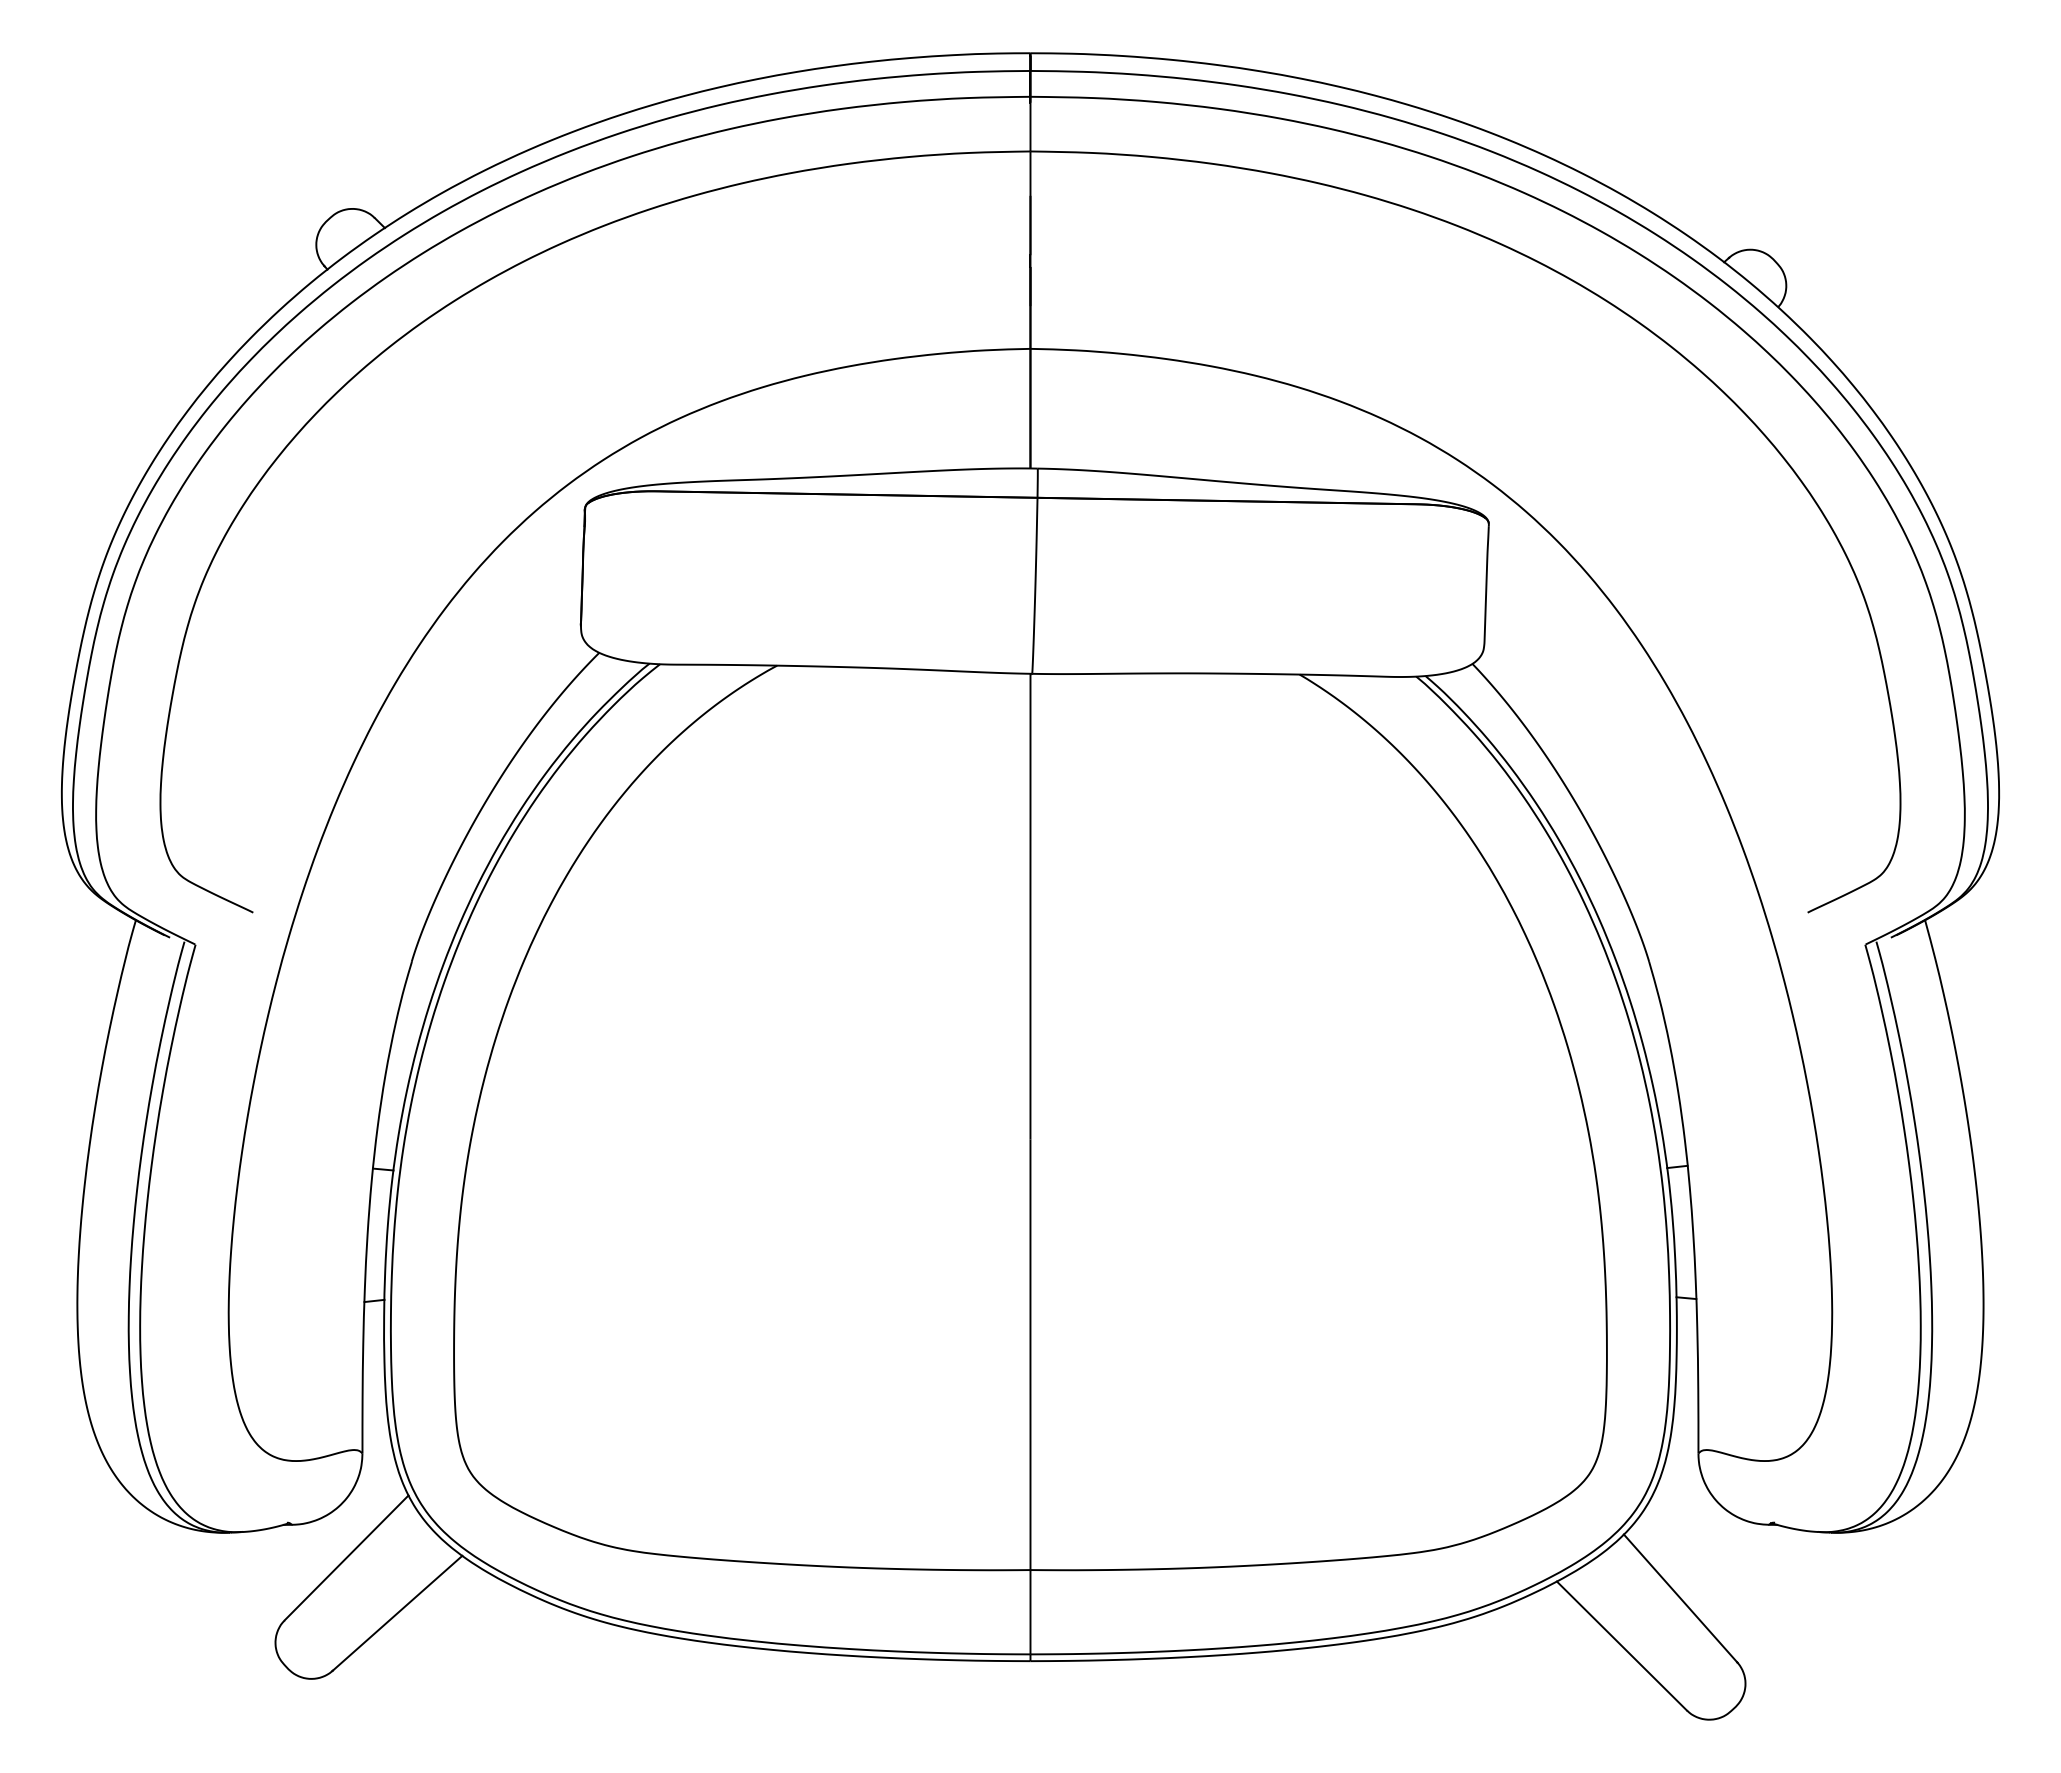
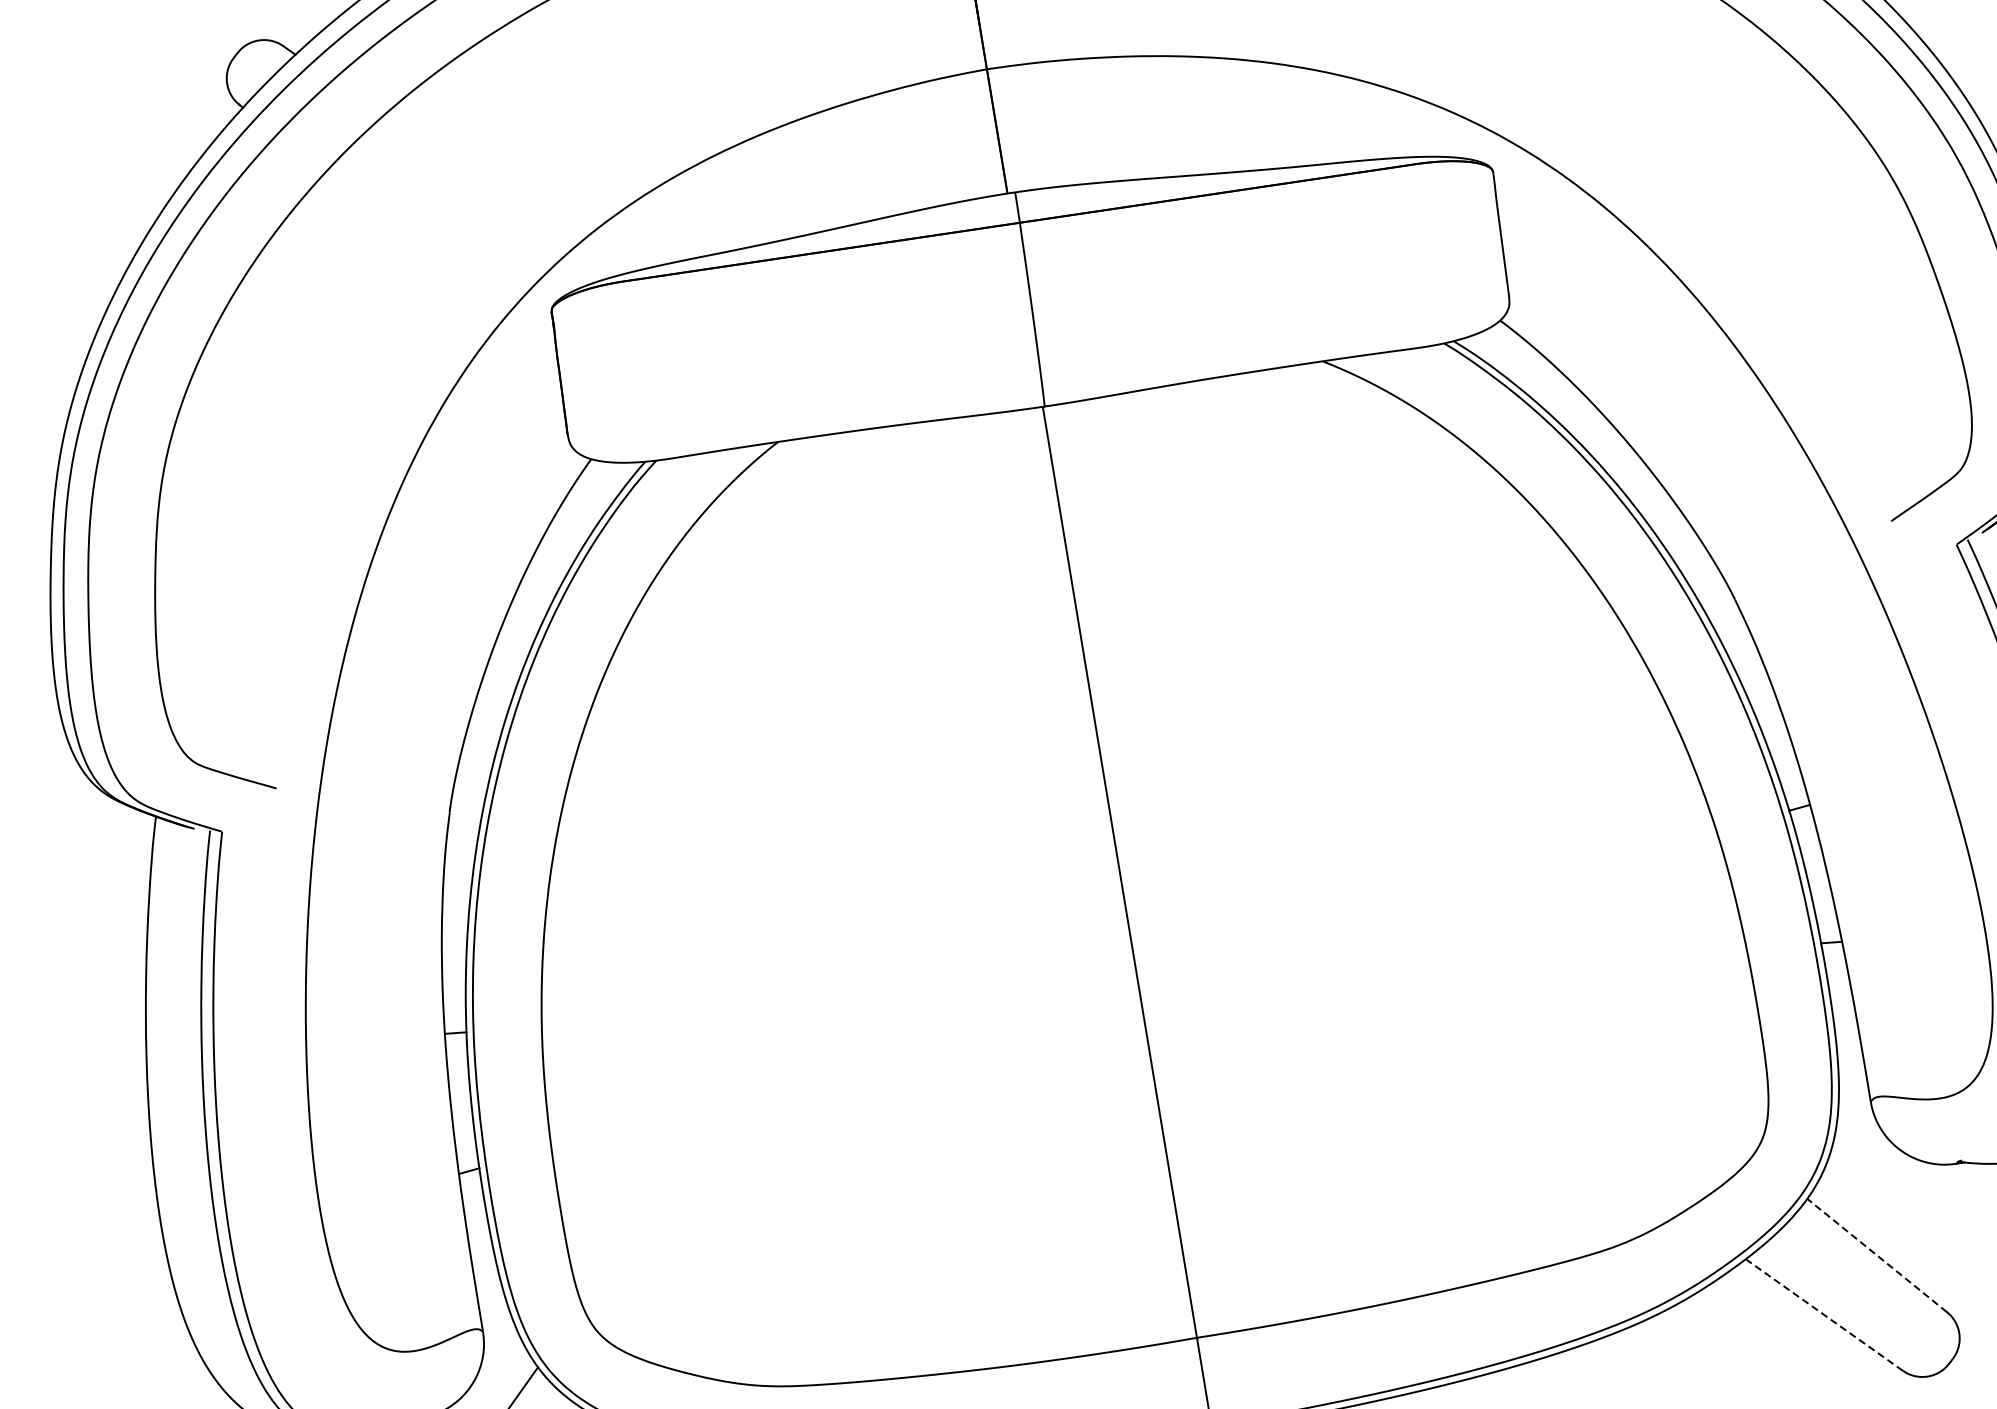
line: (1680, 1598) -> (1877, 1255), solid -> dashed
line: (1621, 1646) -> (1824, 1315), solid -> dashed

